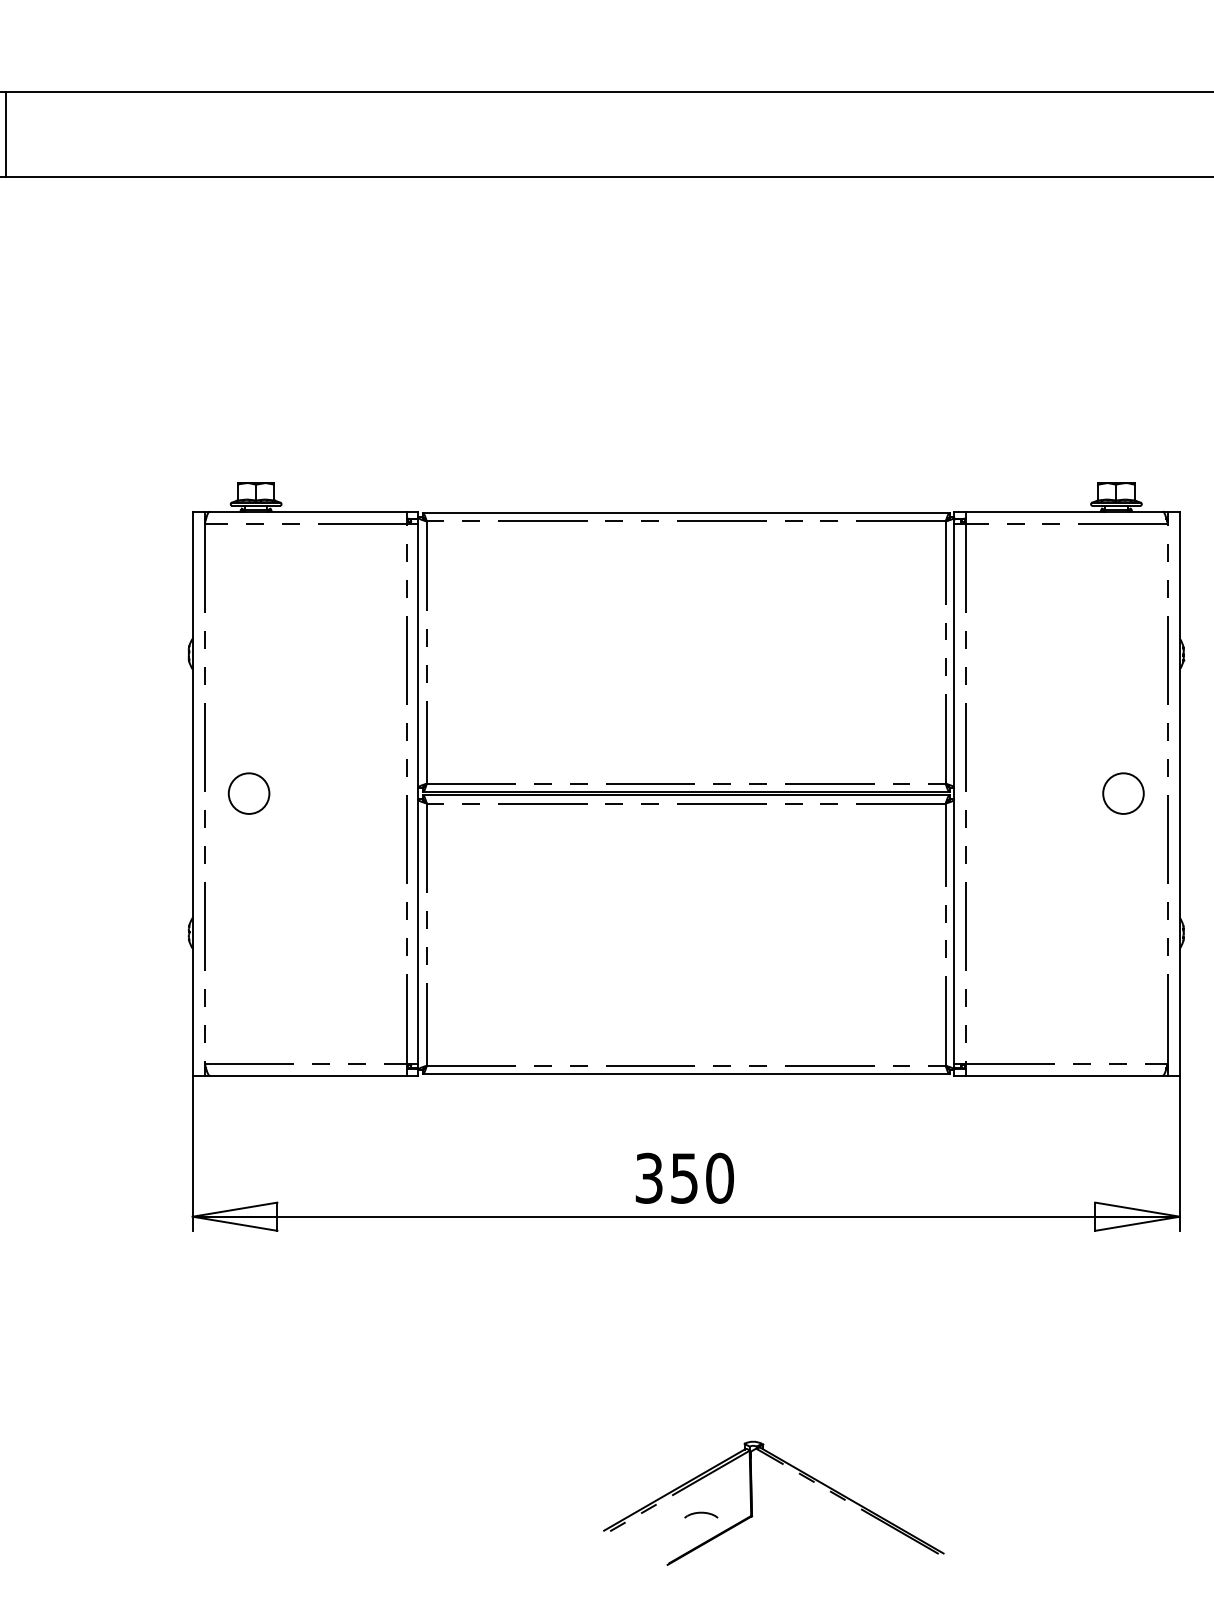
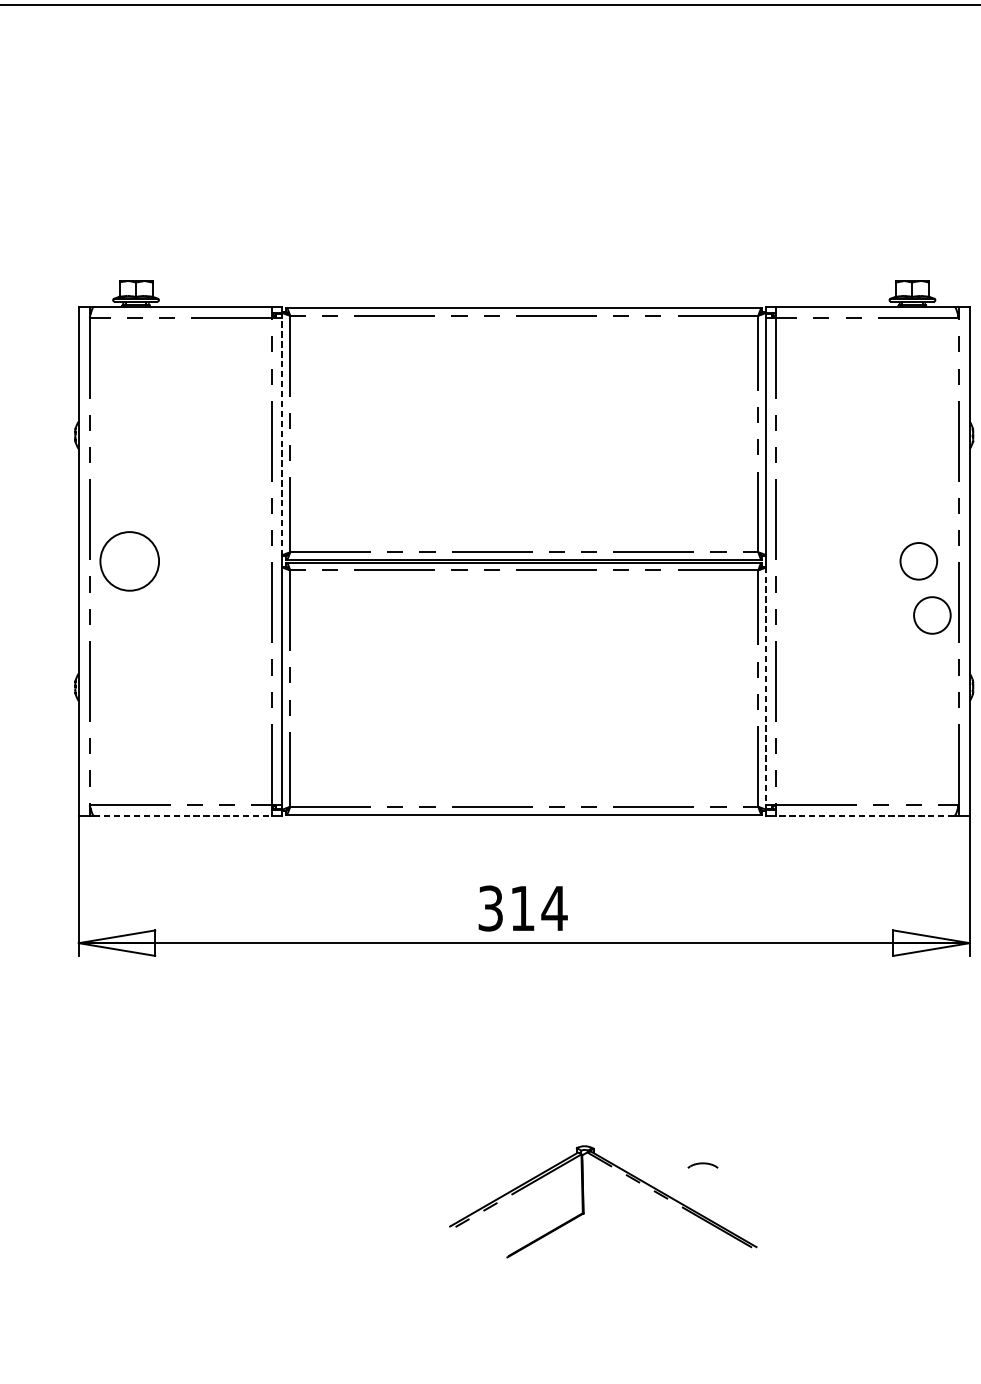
line: (418, 652) -> (282, 433), solid -> dashed
circle: (248, 793) -> (129, 561), size x1.6
circle: (1138, 853) -> (932, 615), added
line: (954, 935) -> (766, 689), solid -> dashed
line: (308, 1075) -> (183, 815), solid -> dashed
line: (1064, 1075) -> (865, 815), solid -> dashed
text: (702, 1177) -> (538, 907), 350 -> 314
part: (701, 1514) -> (703, 1164), moved

